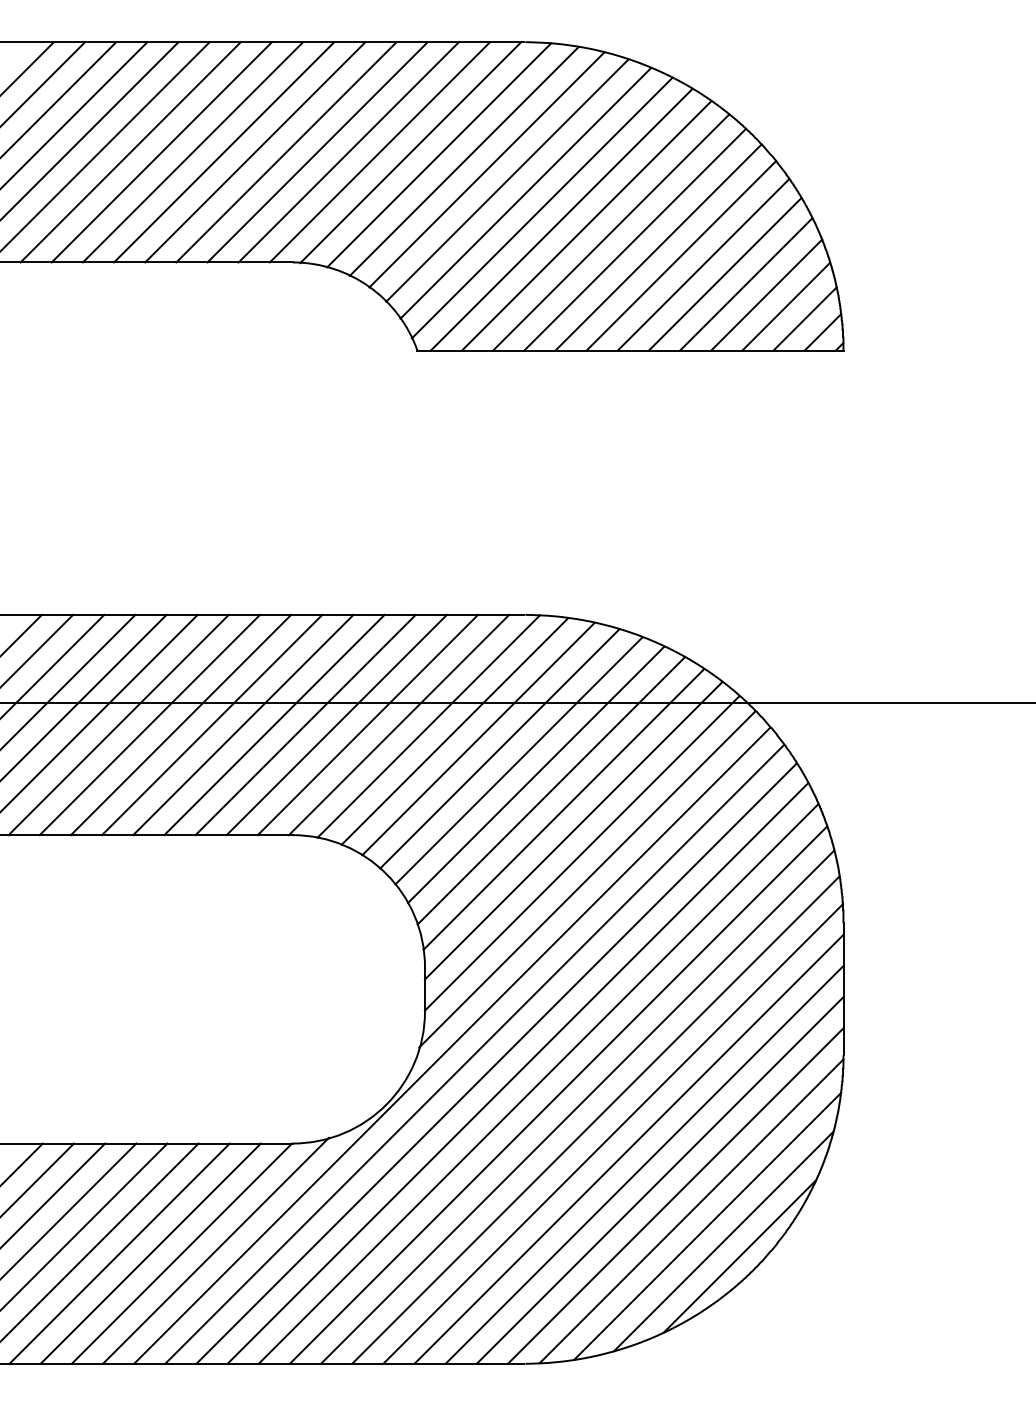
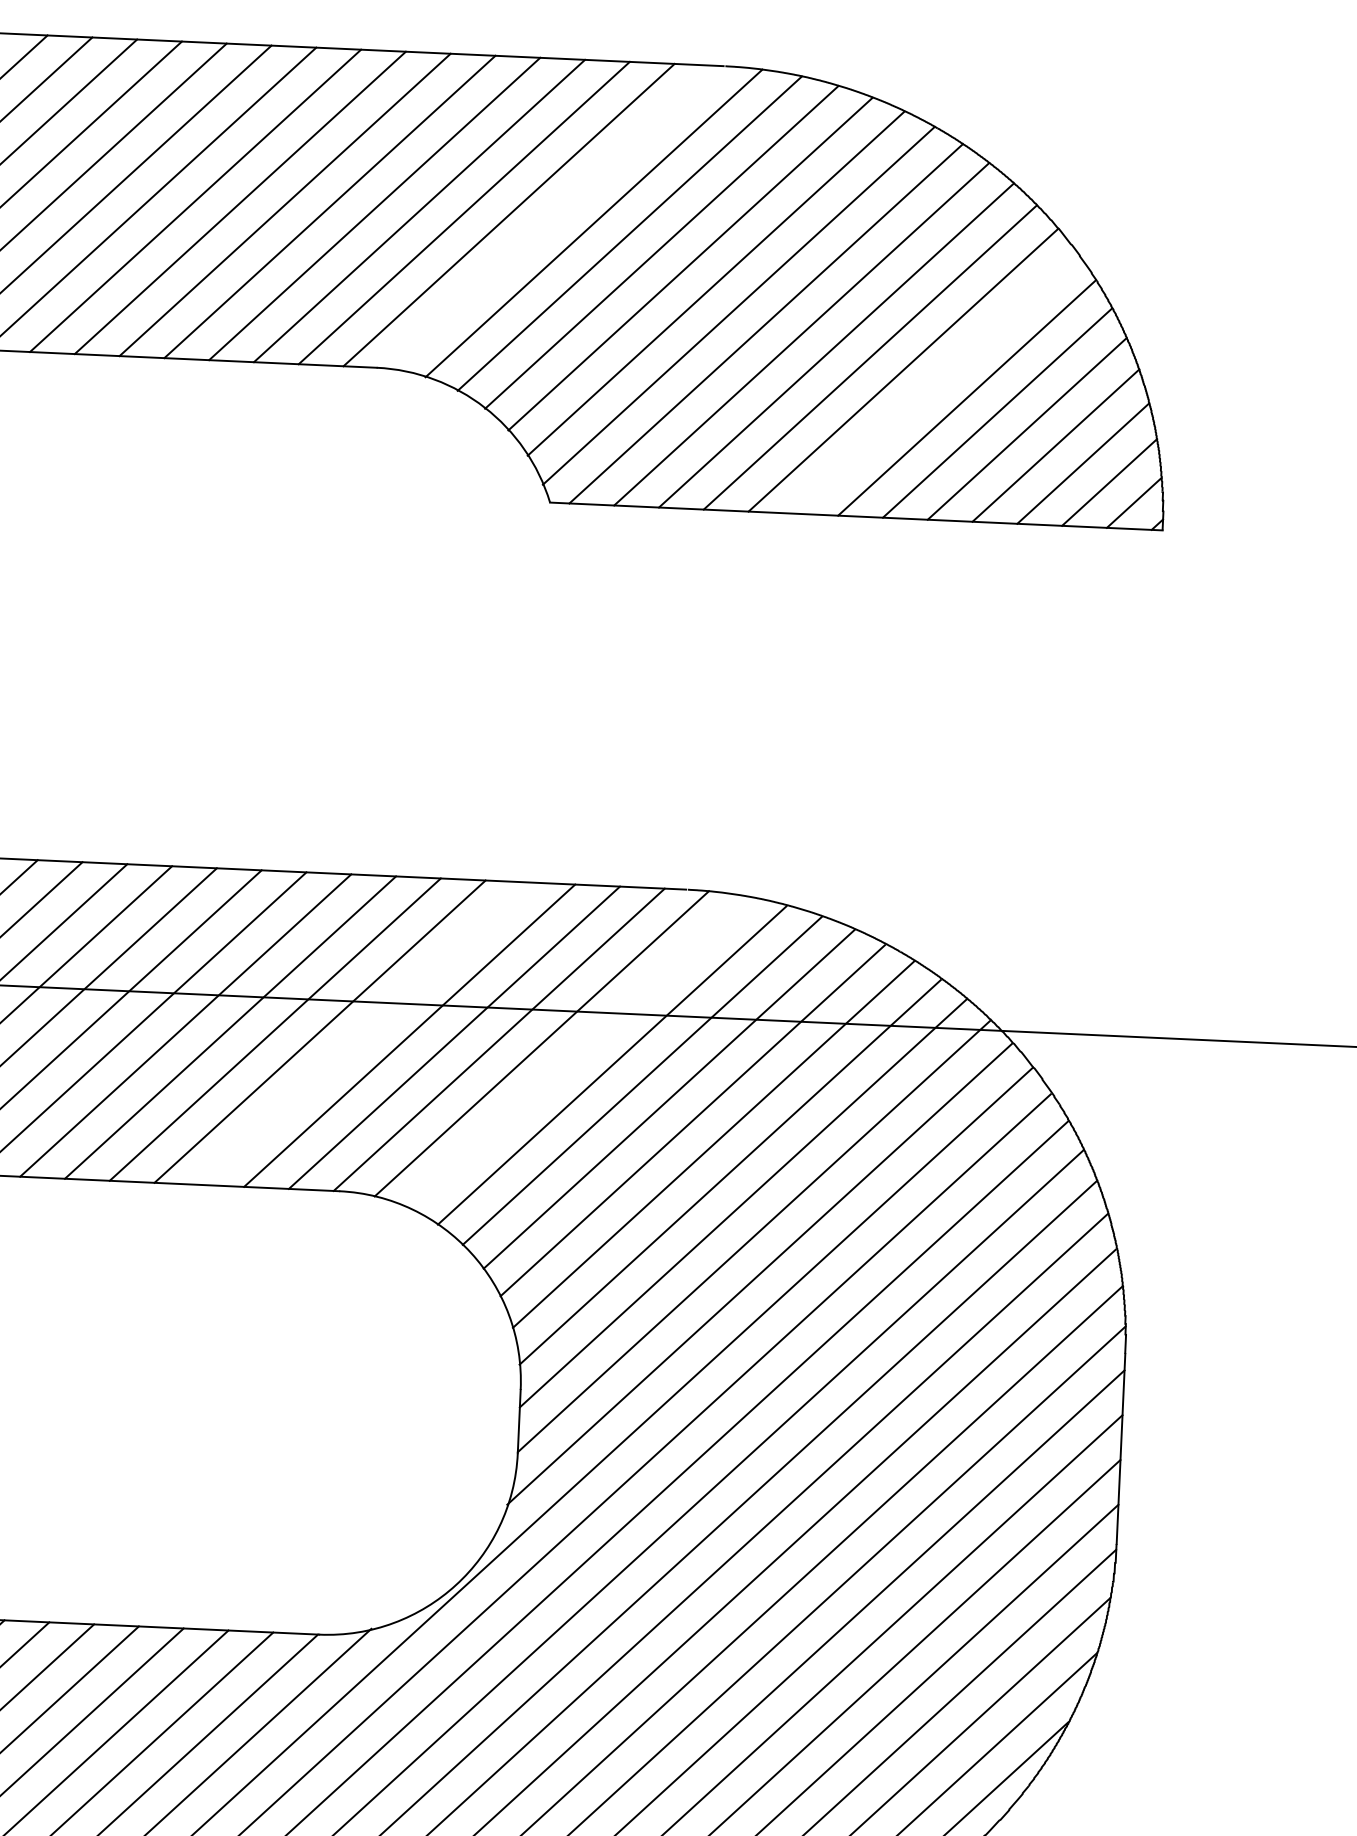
line: (410, 152) -> (553, 217), removed
line: (681, 255) -> (935, 383), removed
line: (305, 724) -> (364, 1032), removed
line: (454, 731) -> (578, 1052), removed

